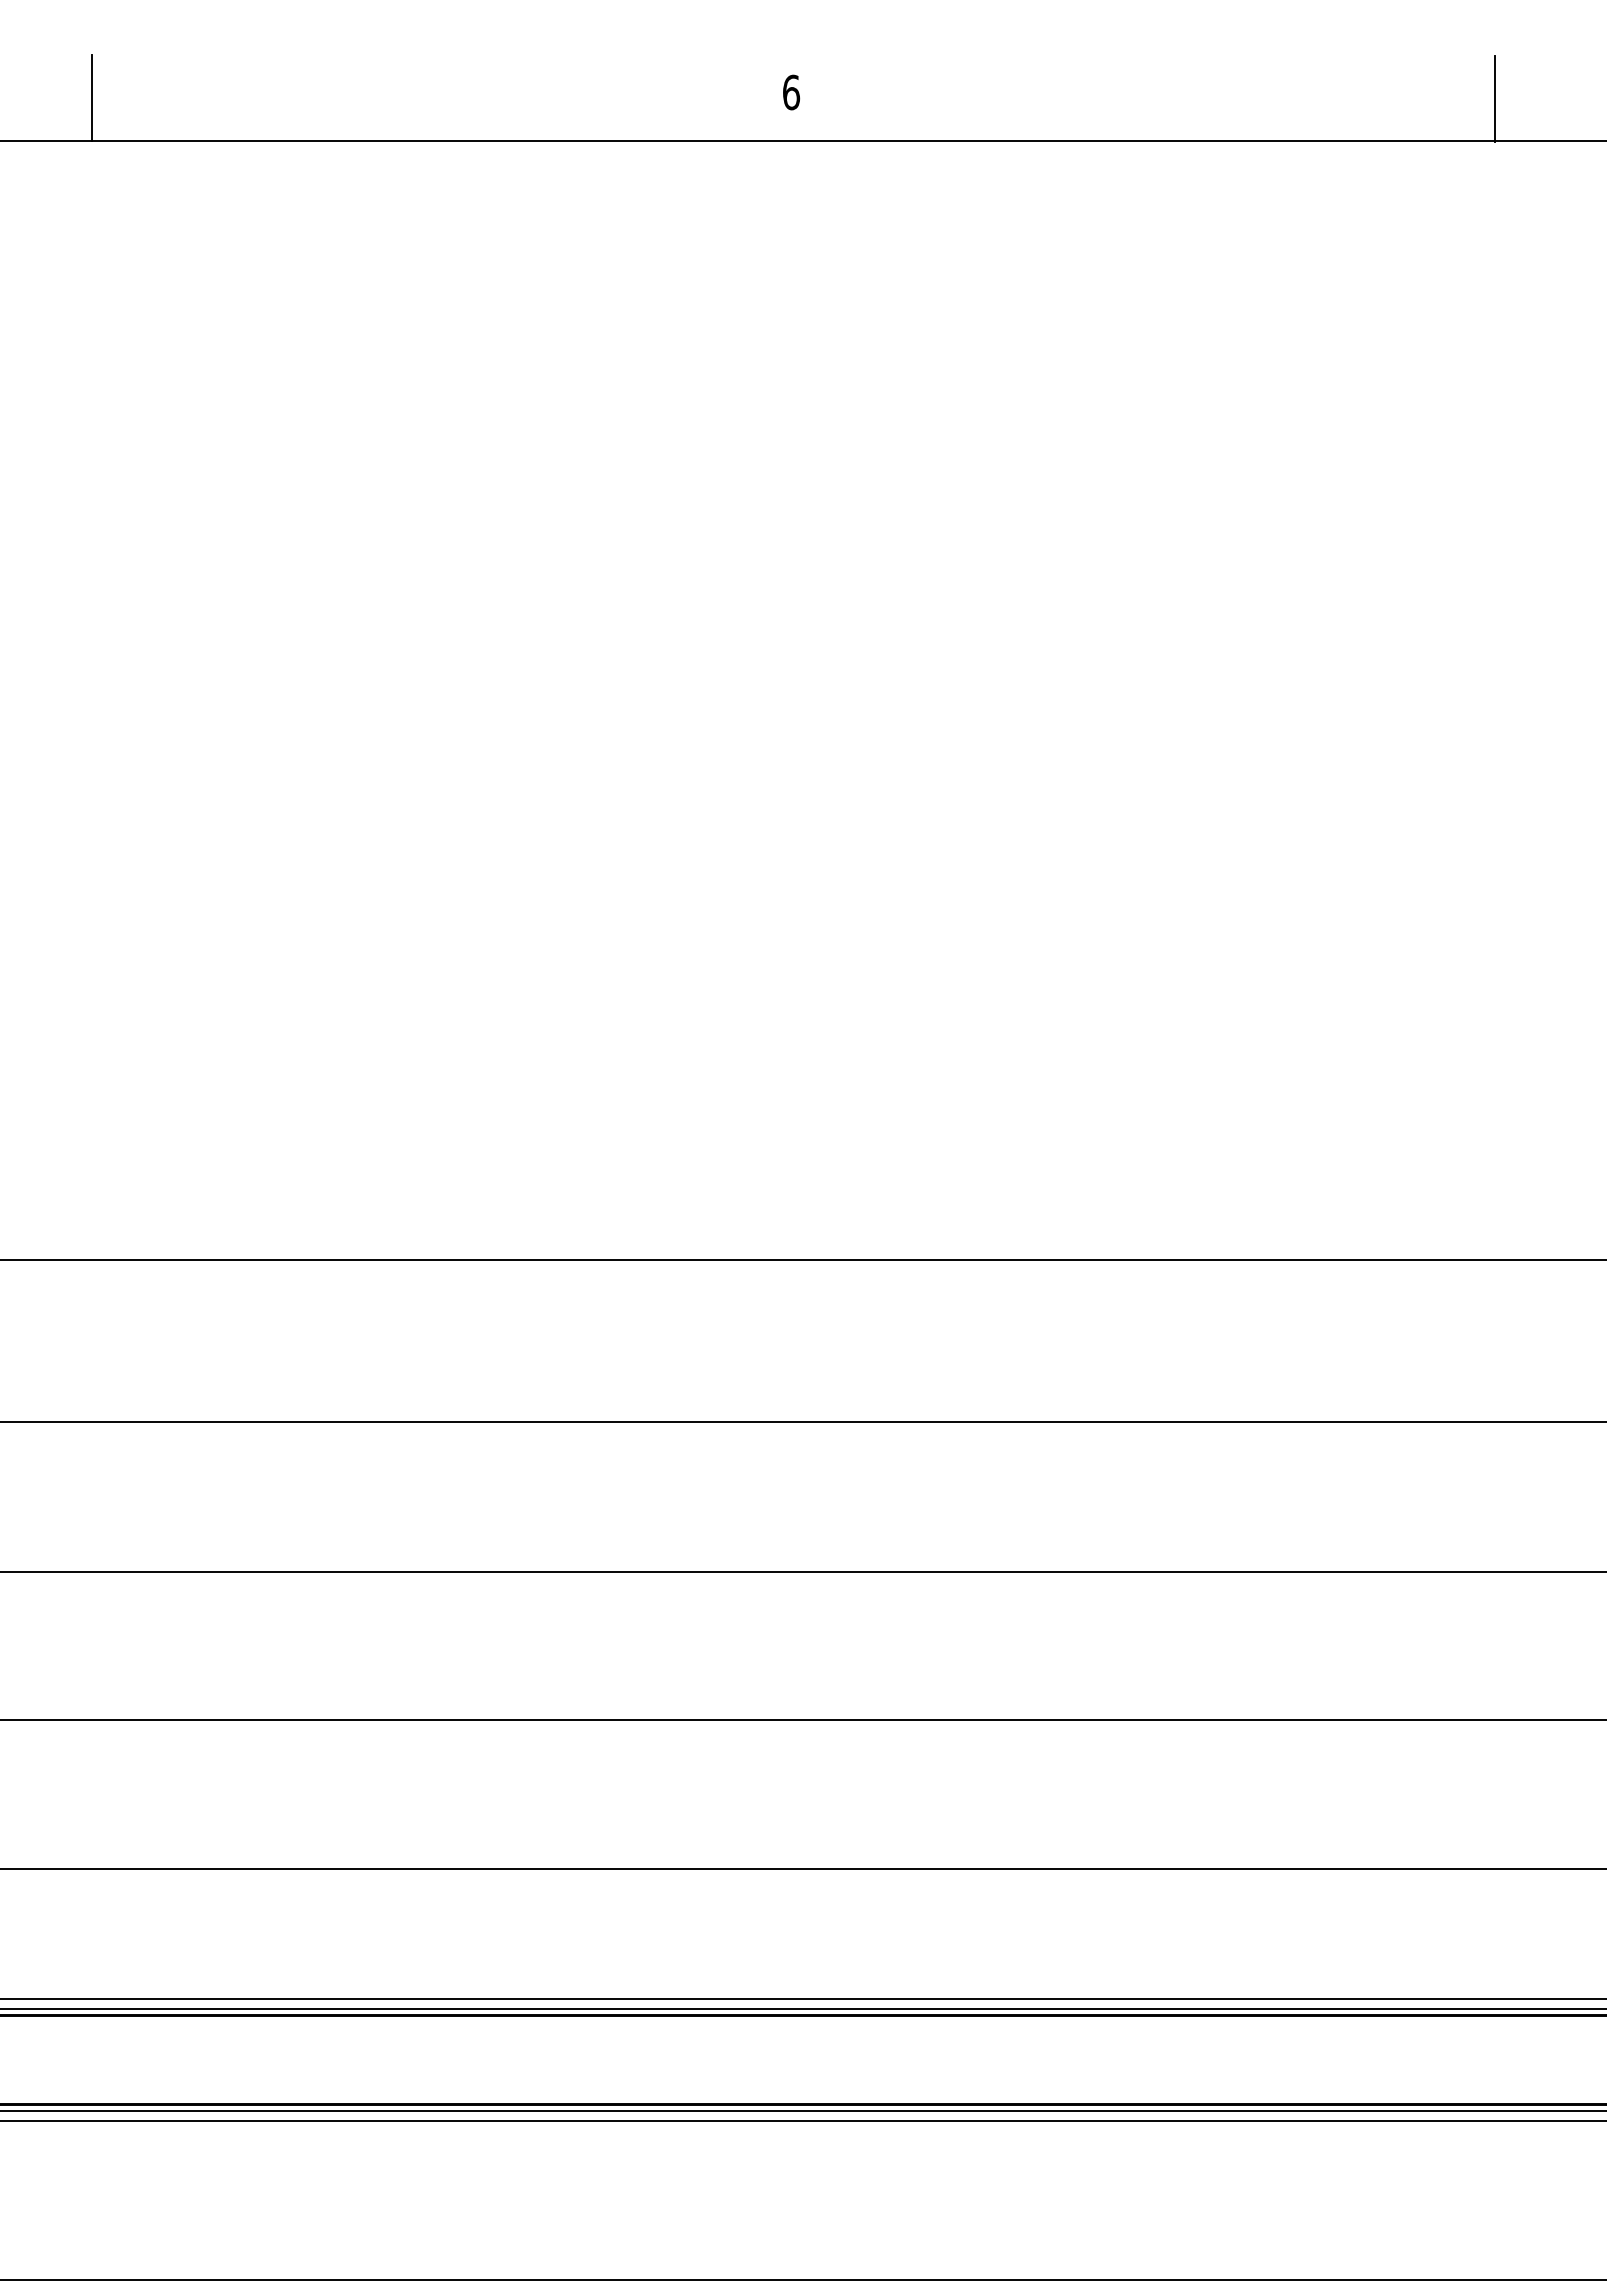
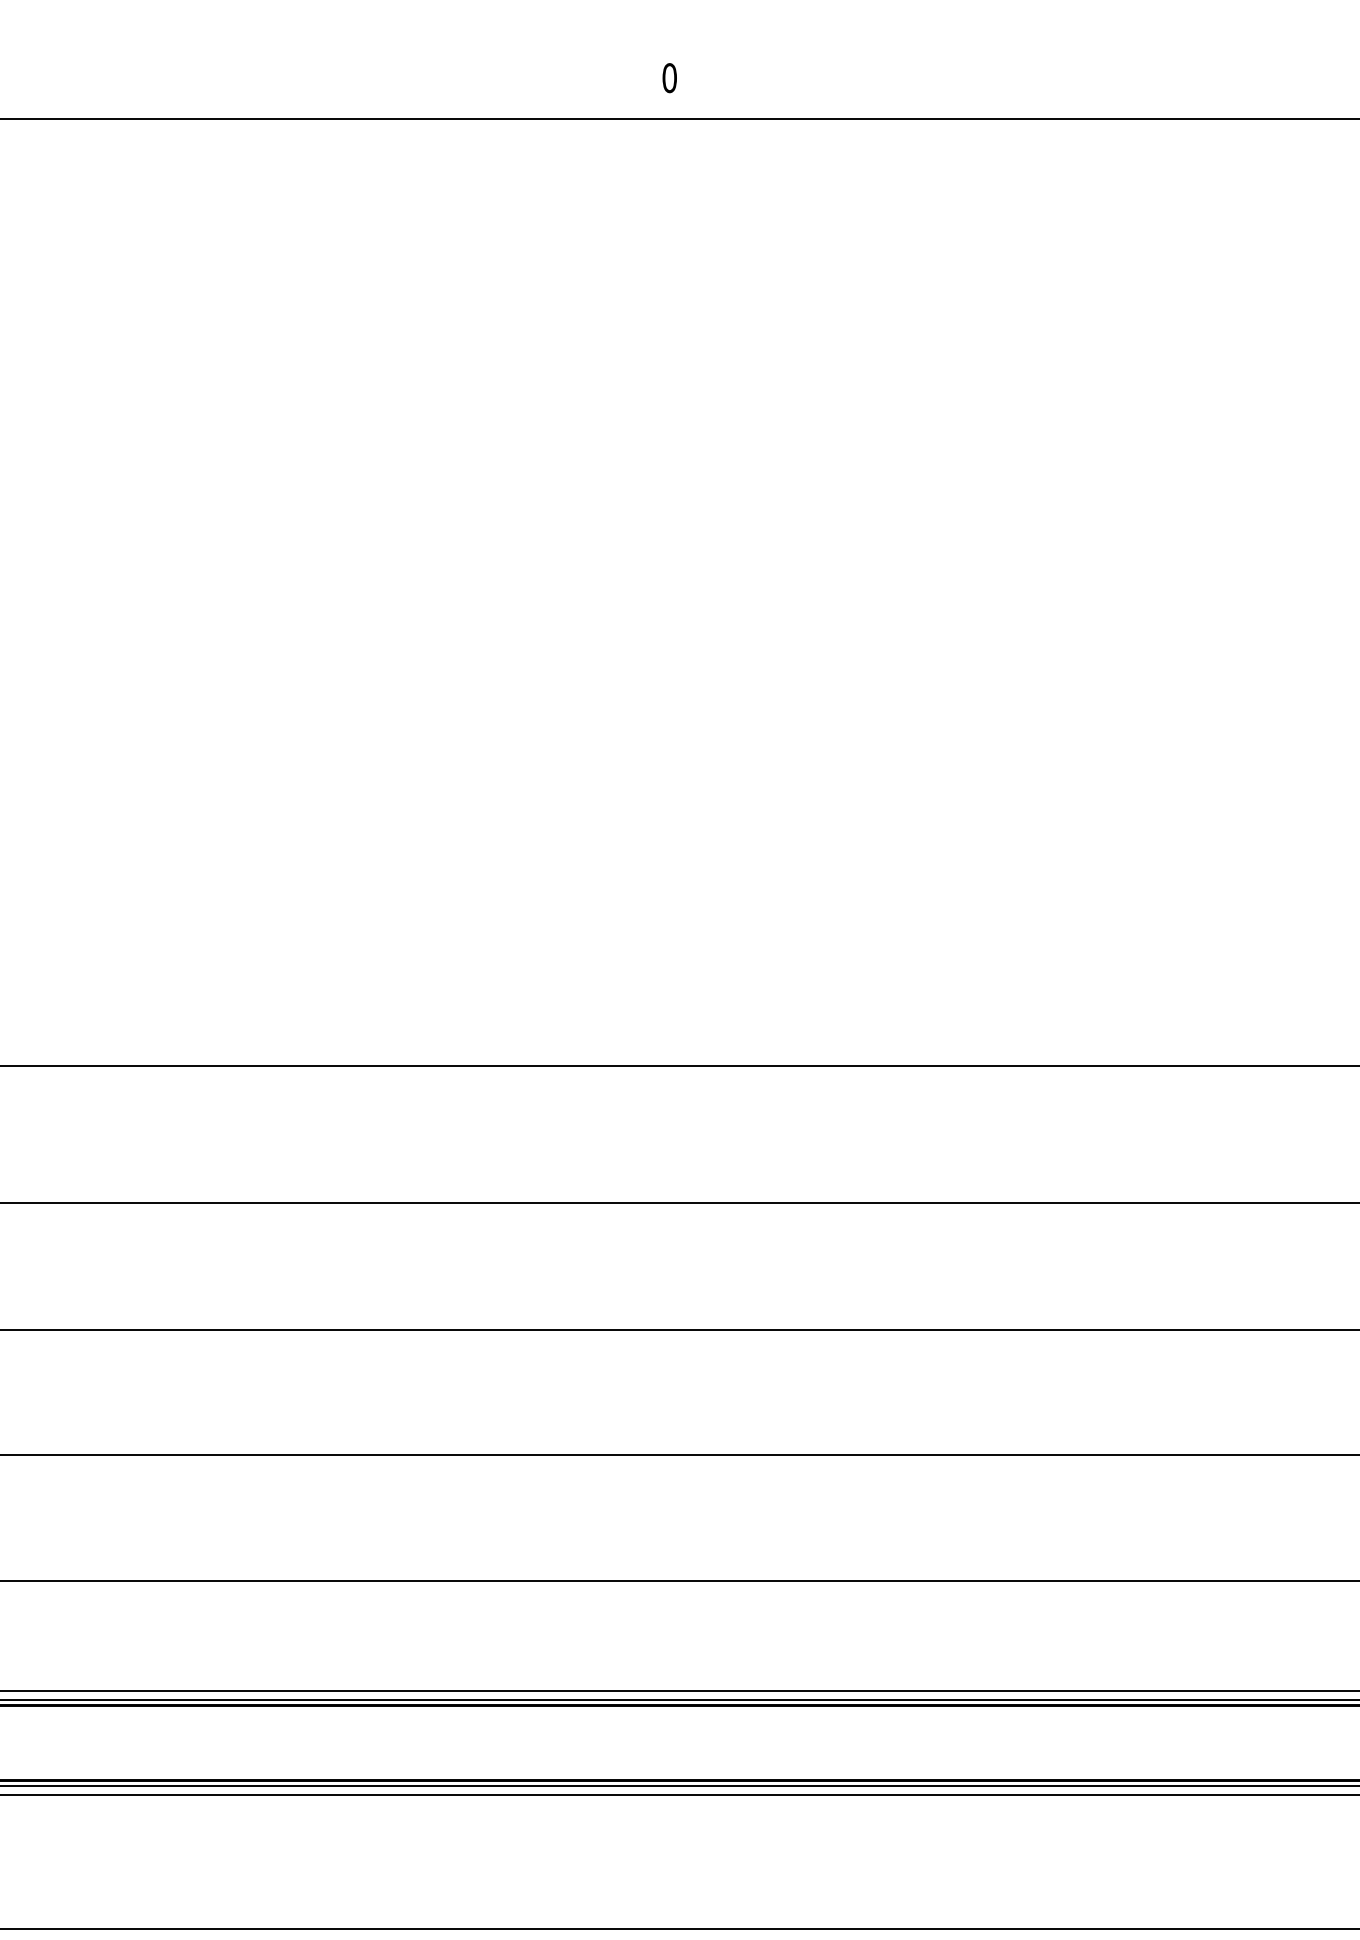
text: (791, 92) -> (669, 78), 6 -> 0
line: (91, 98) -> (77, 83), removed
line: (1494, 98) -> (1264, 83), removed

